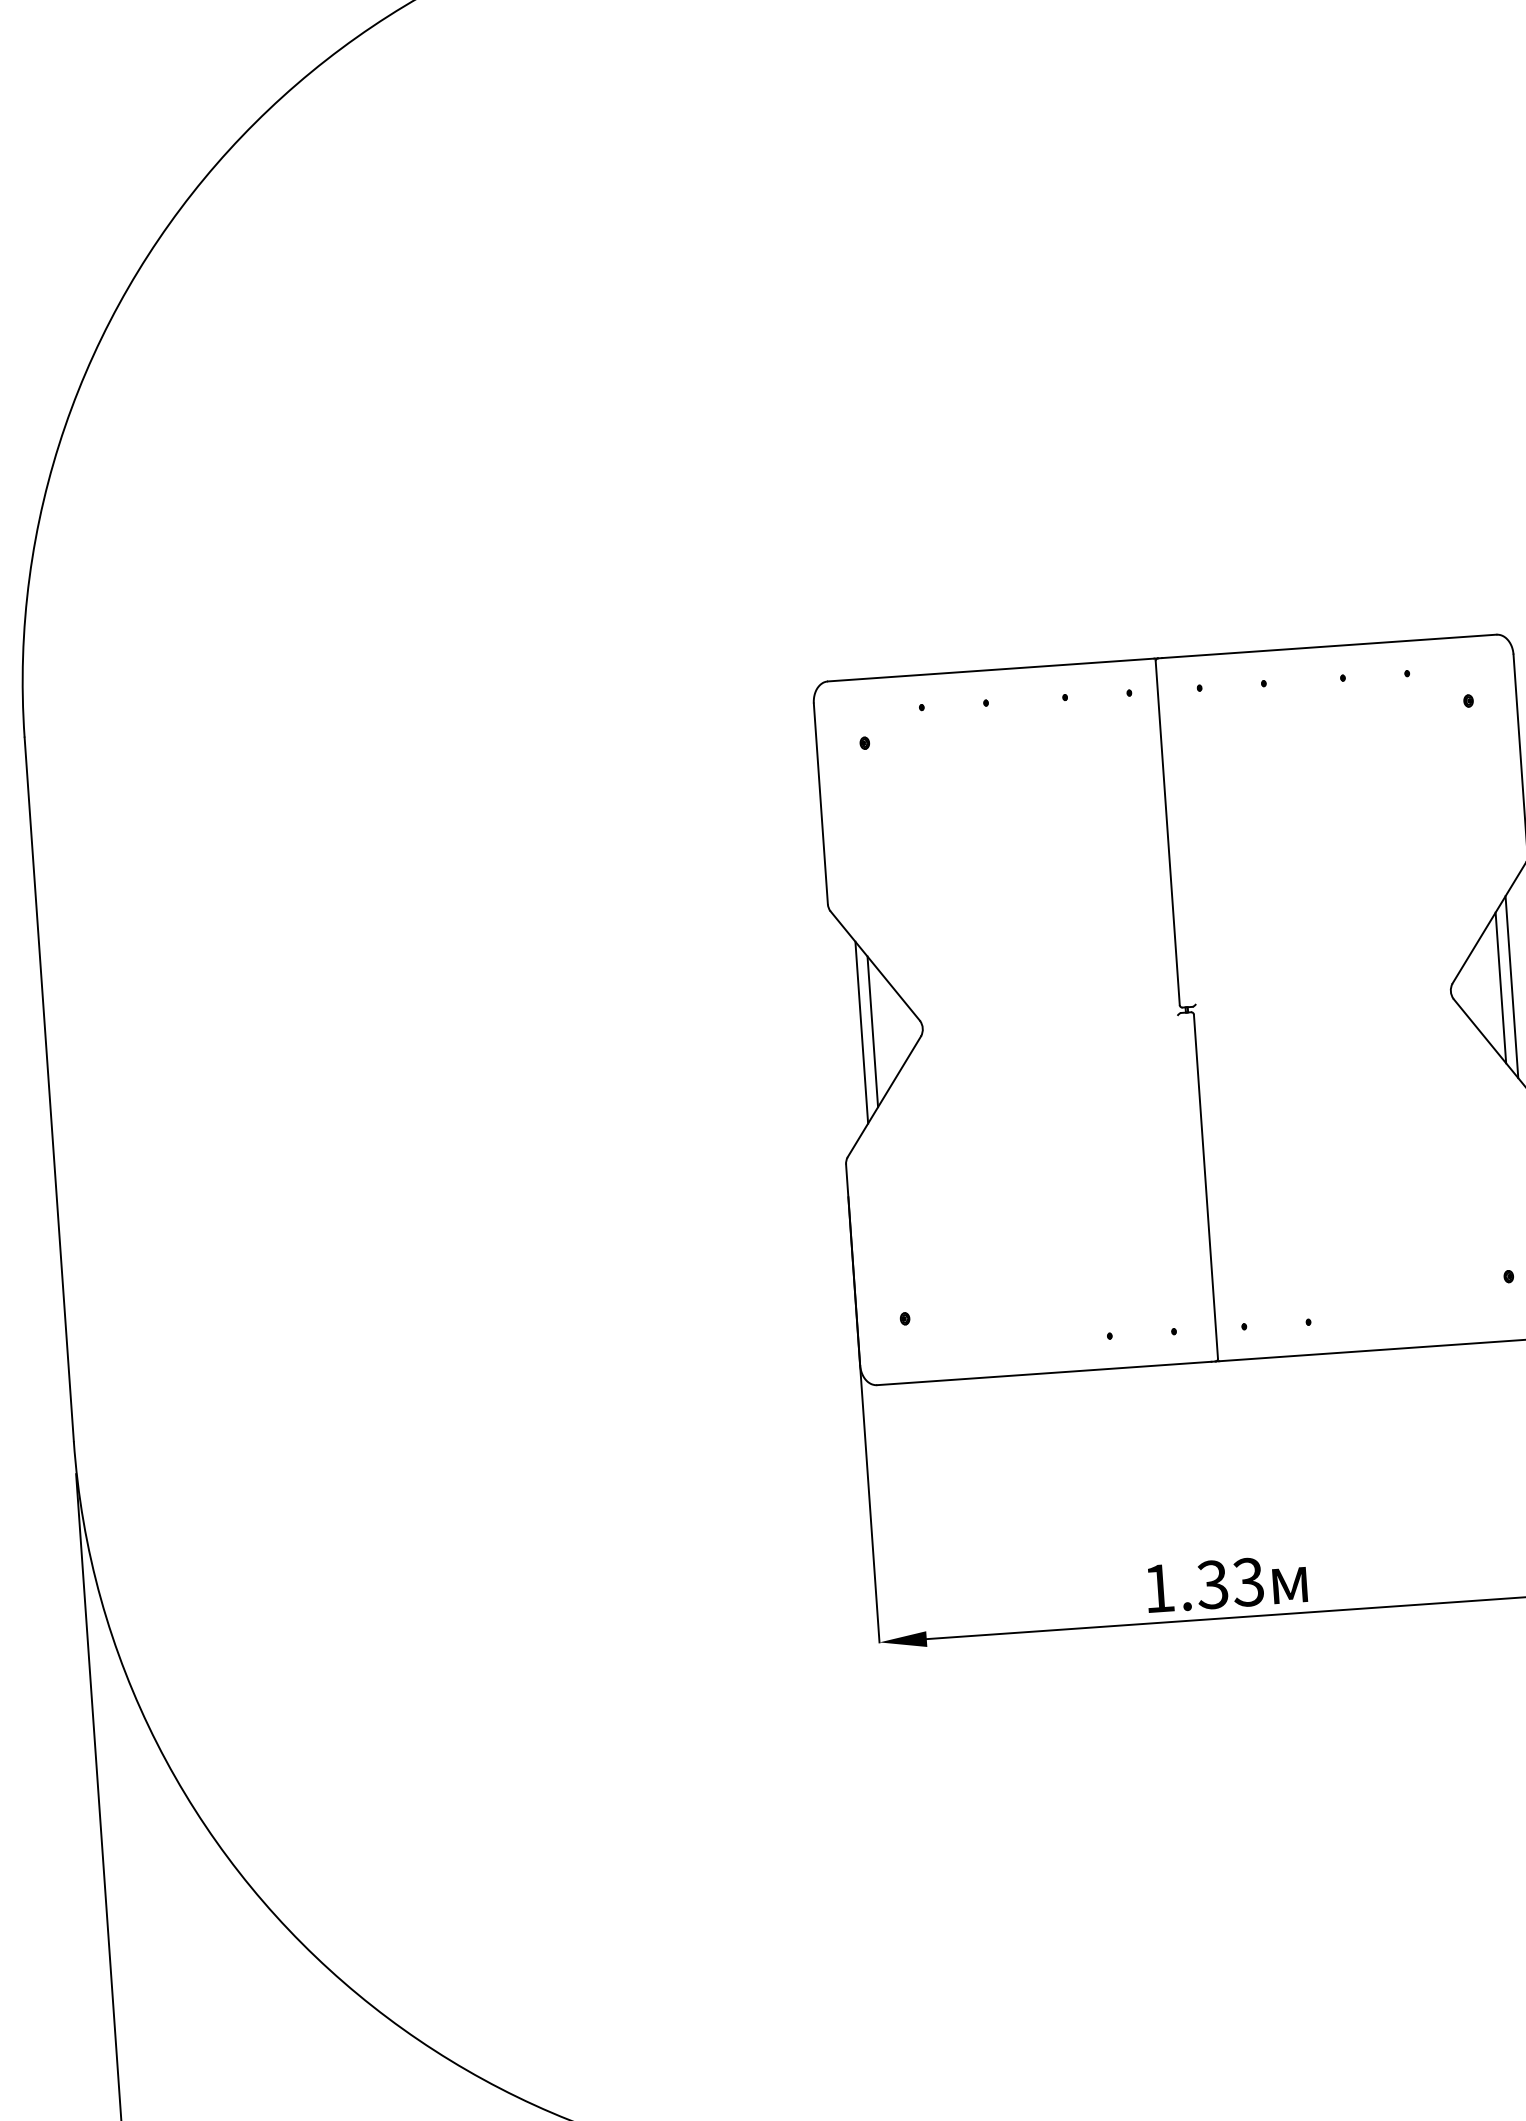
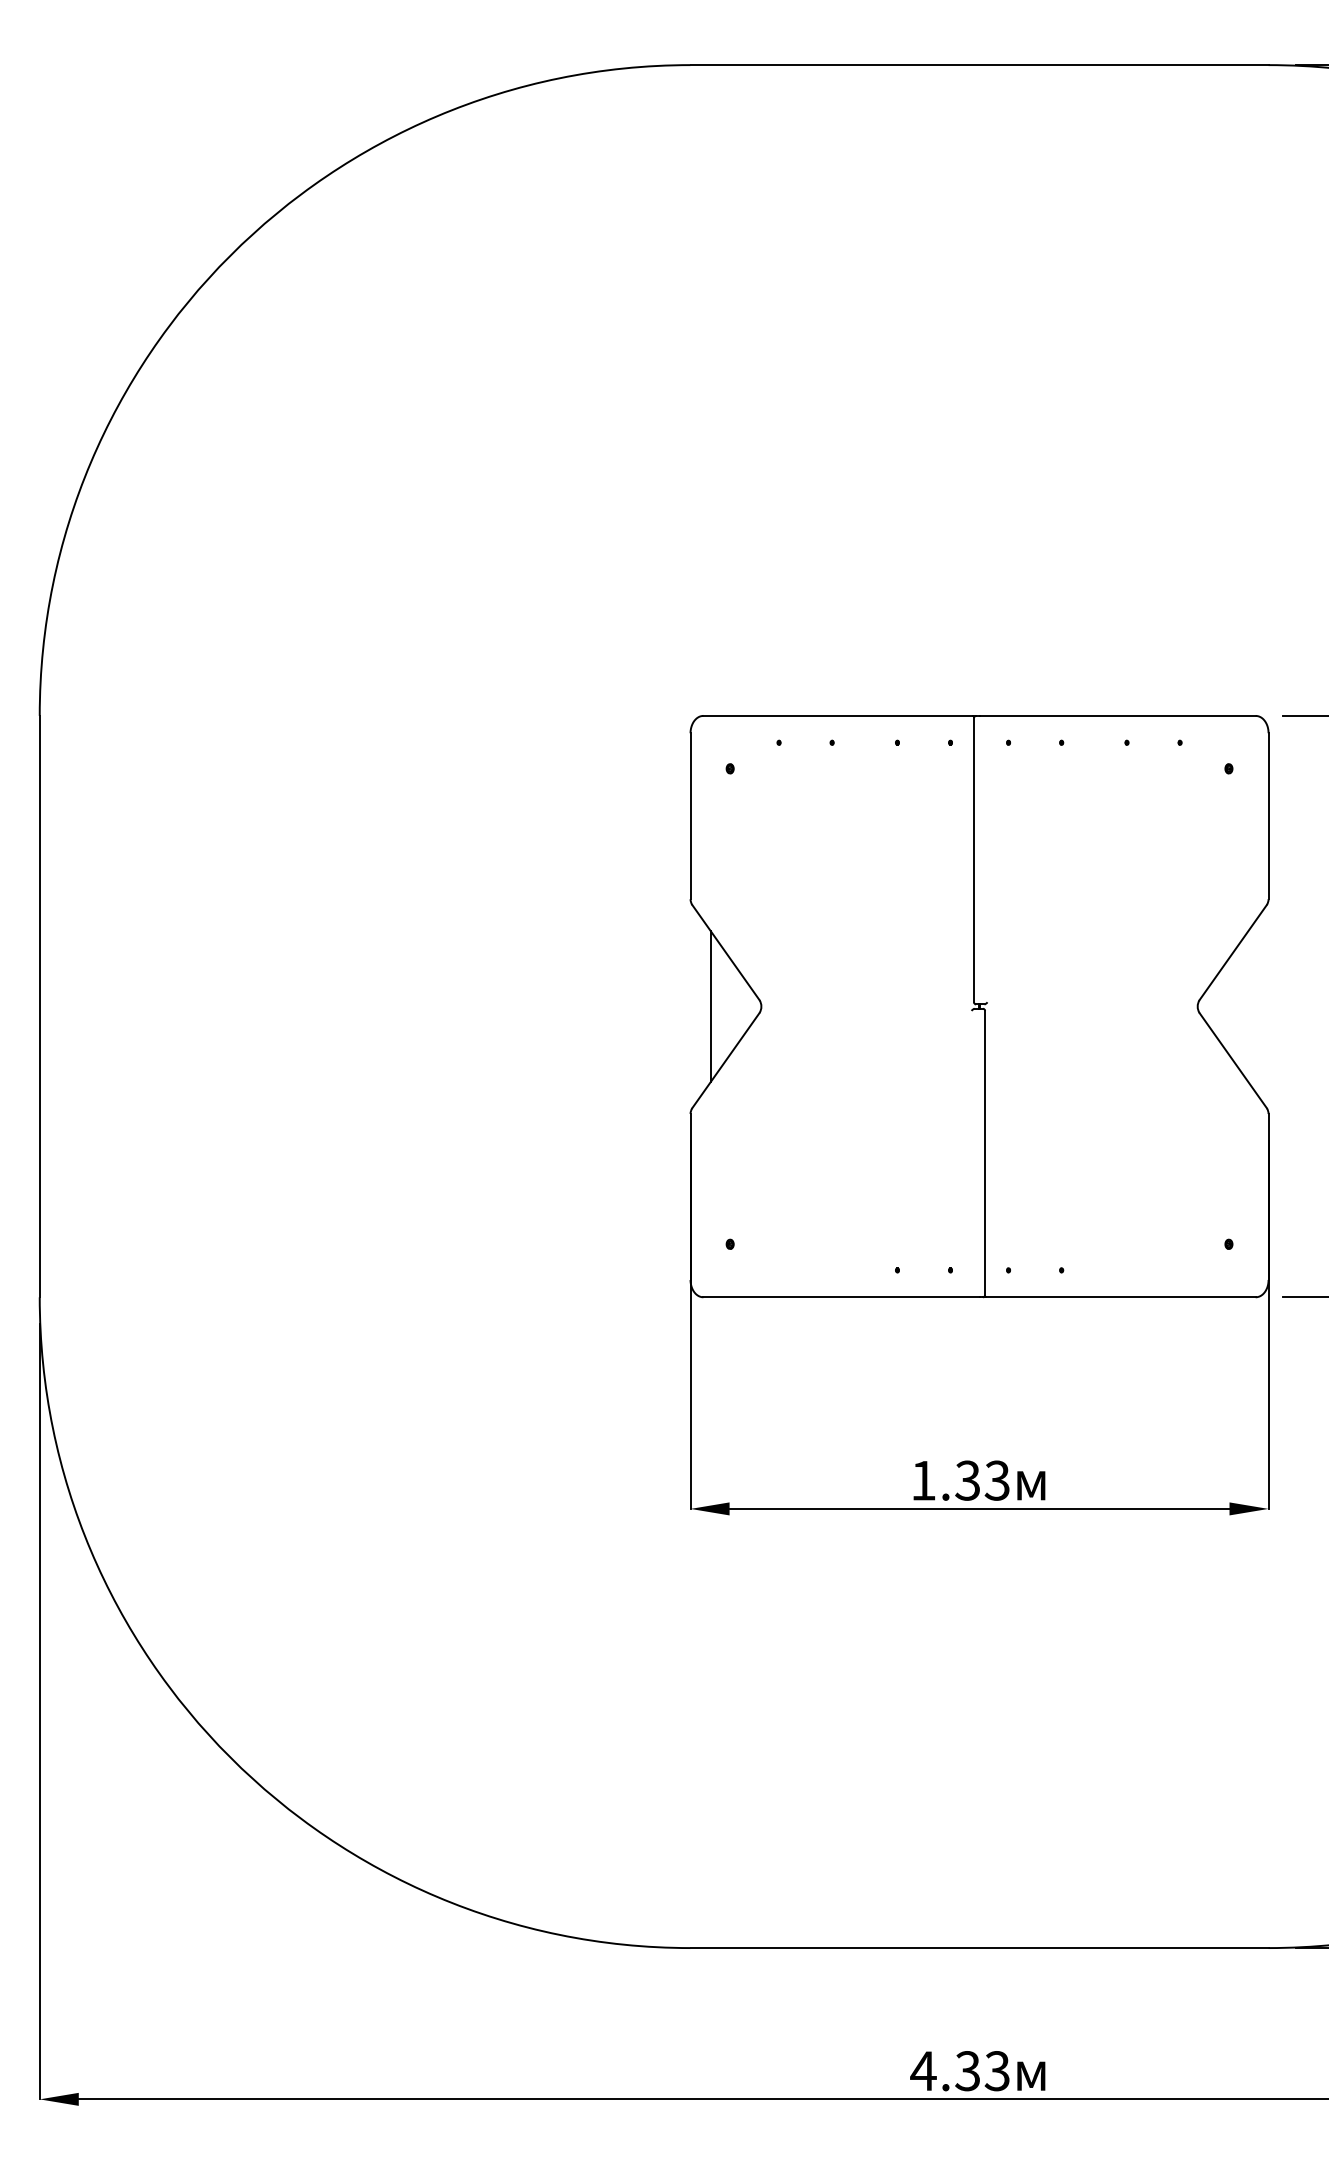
line: (1501, 987) -> (1239, 1006), removed
line: (1512, 987) -> (1248, 1006), removed
line: (873, 1031) -> (720, 1006), removed

